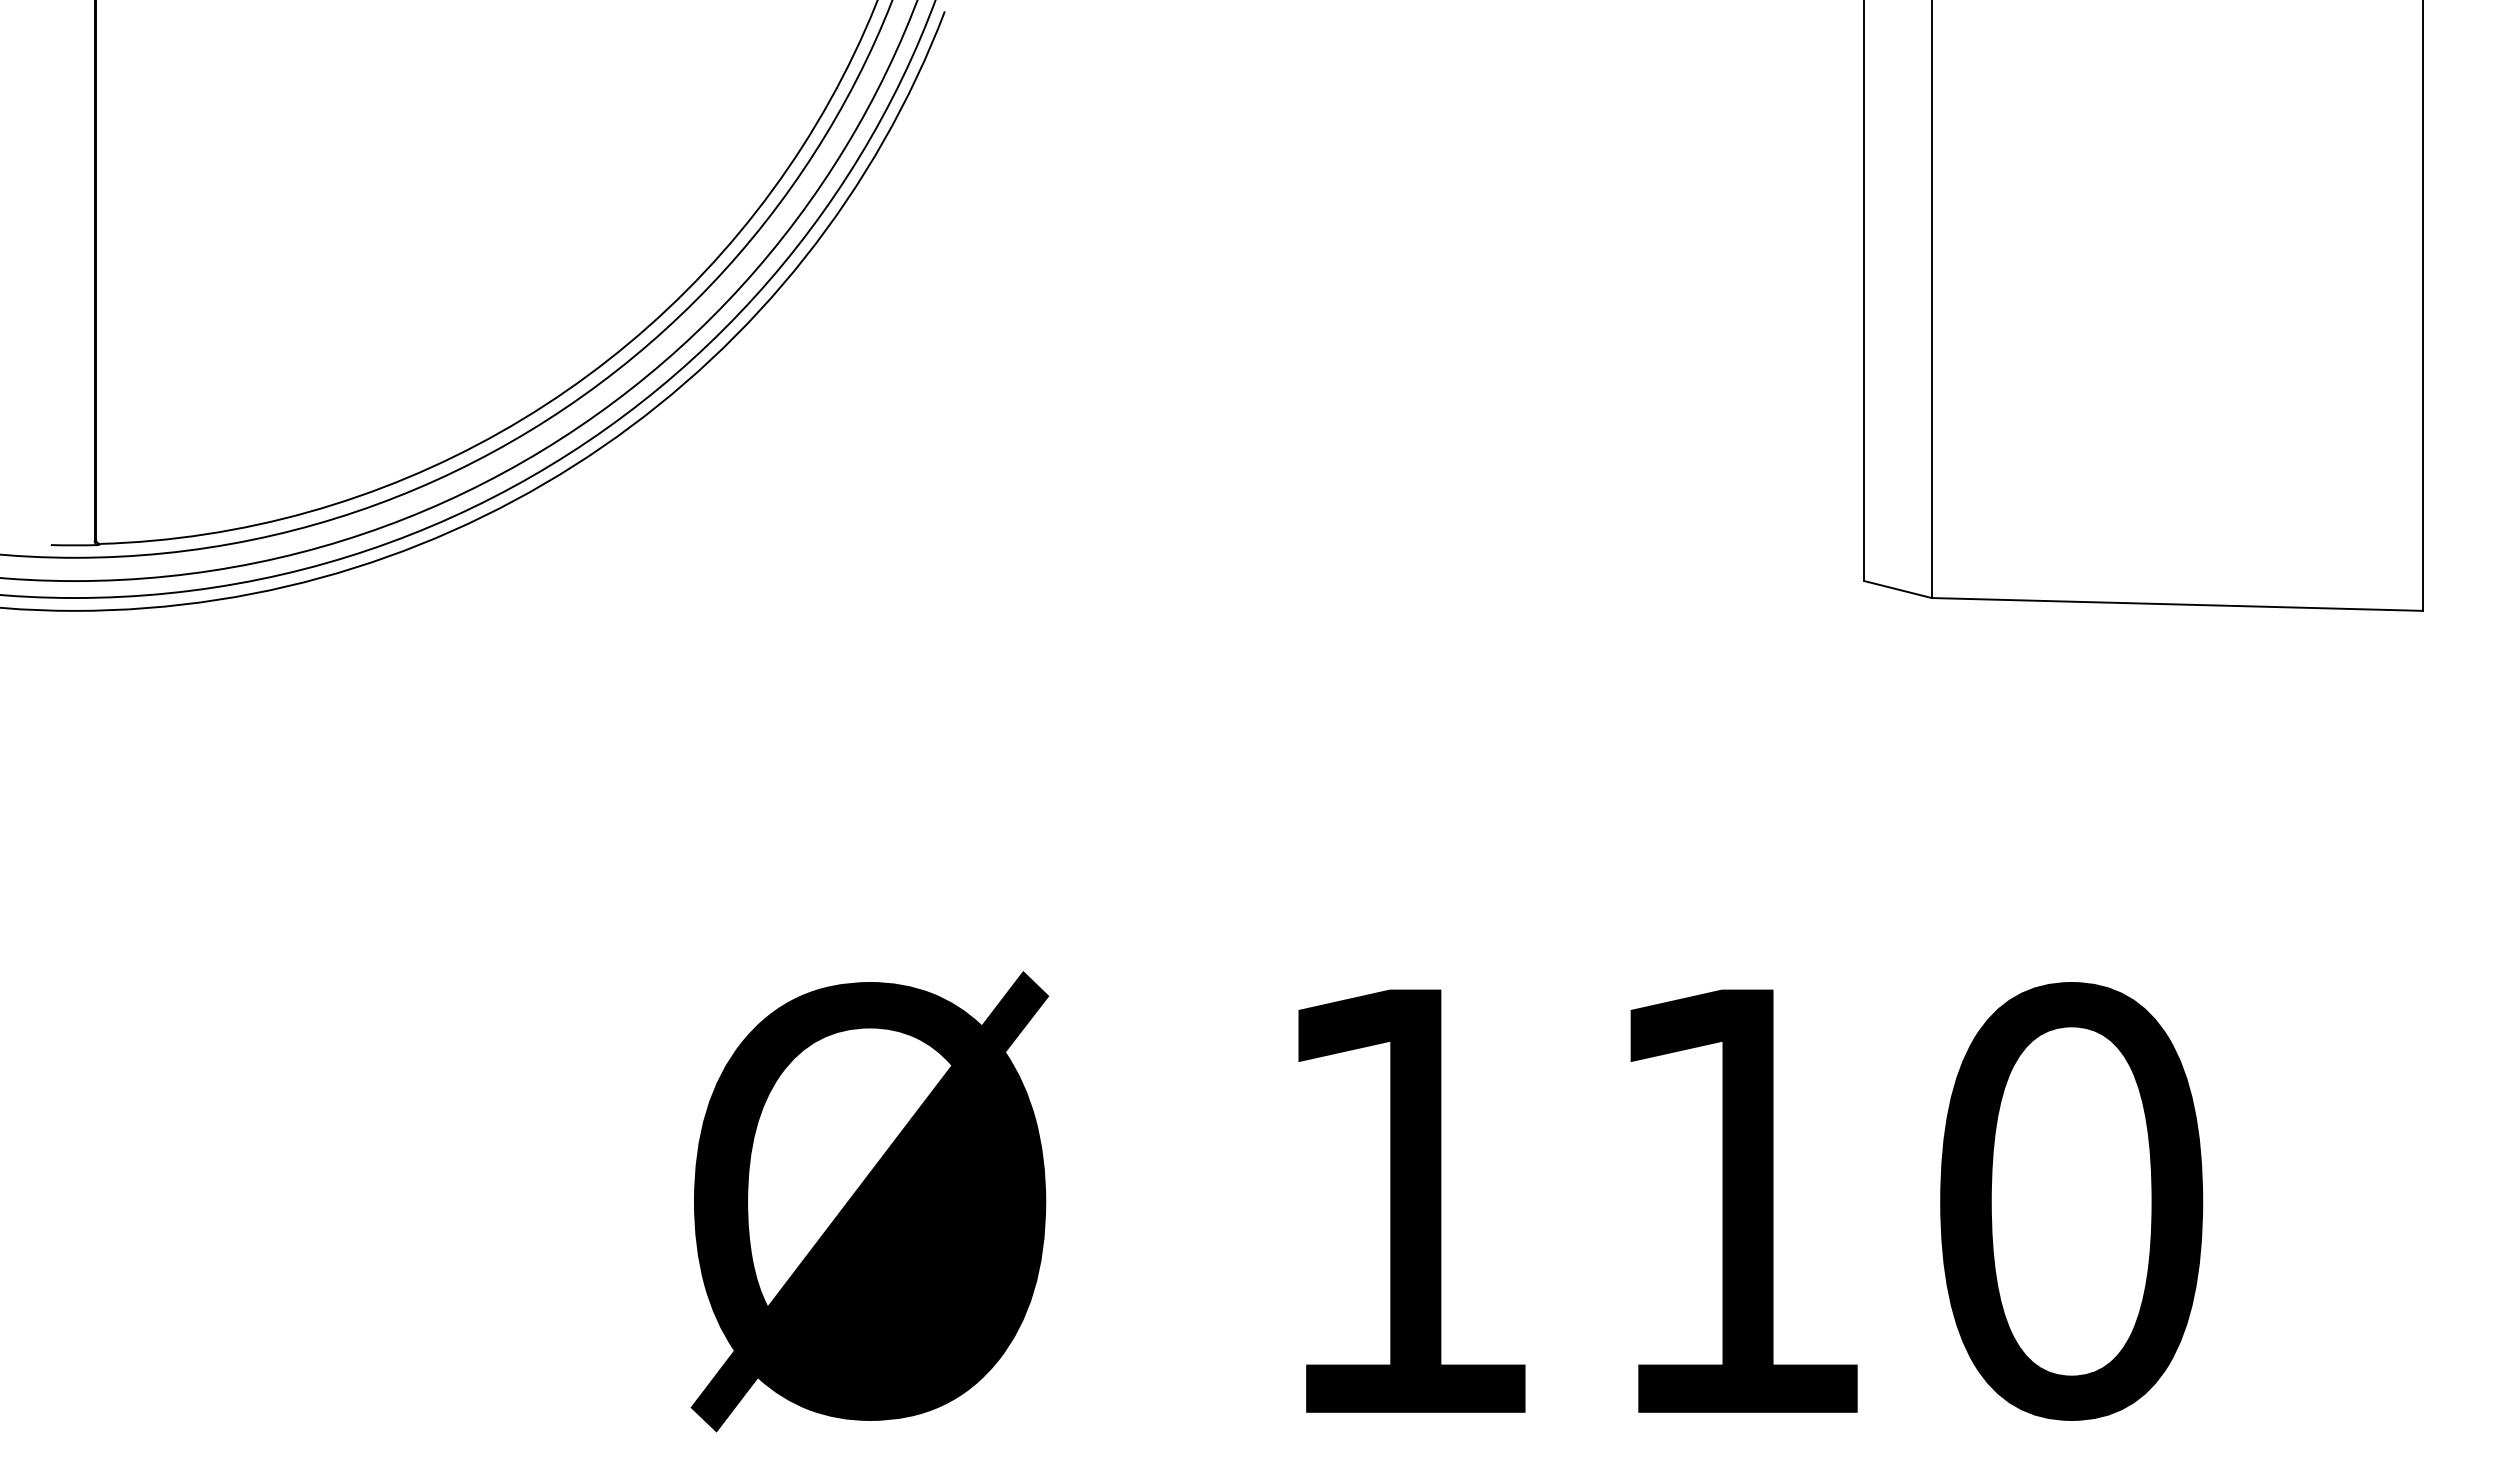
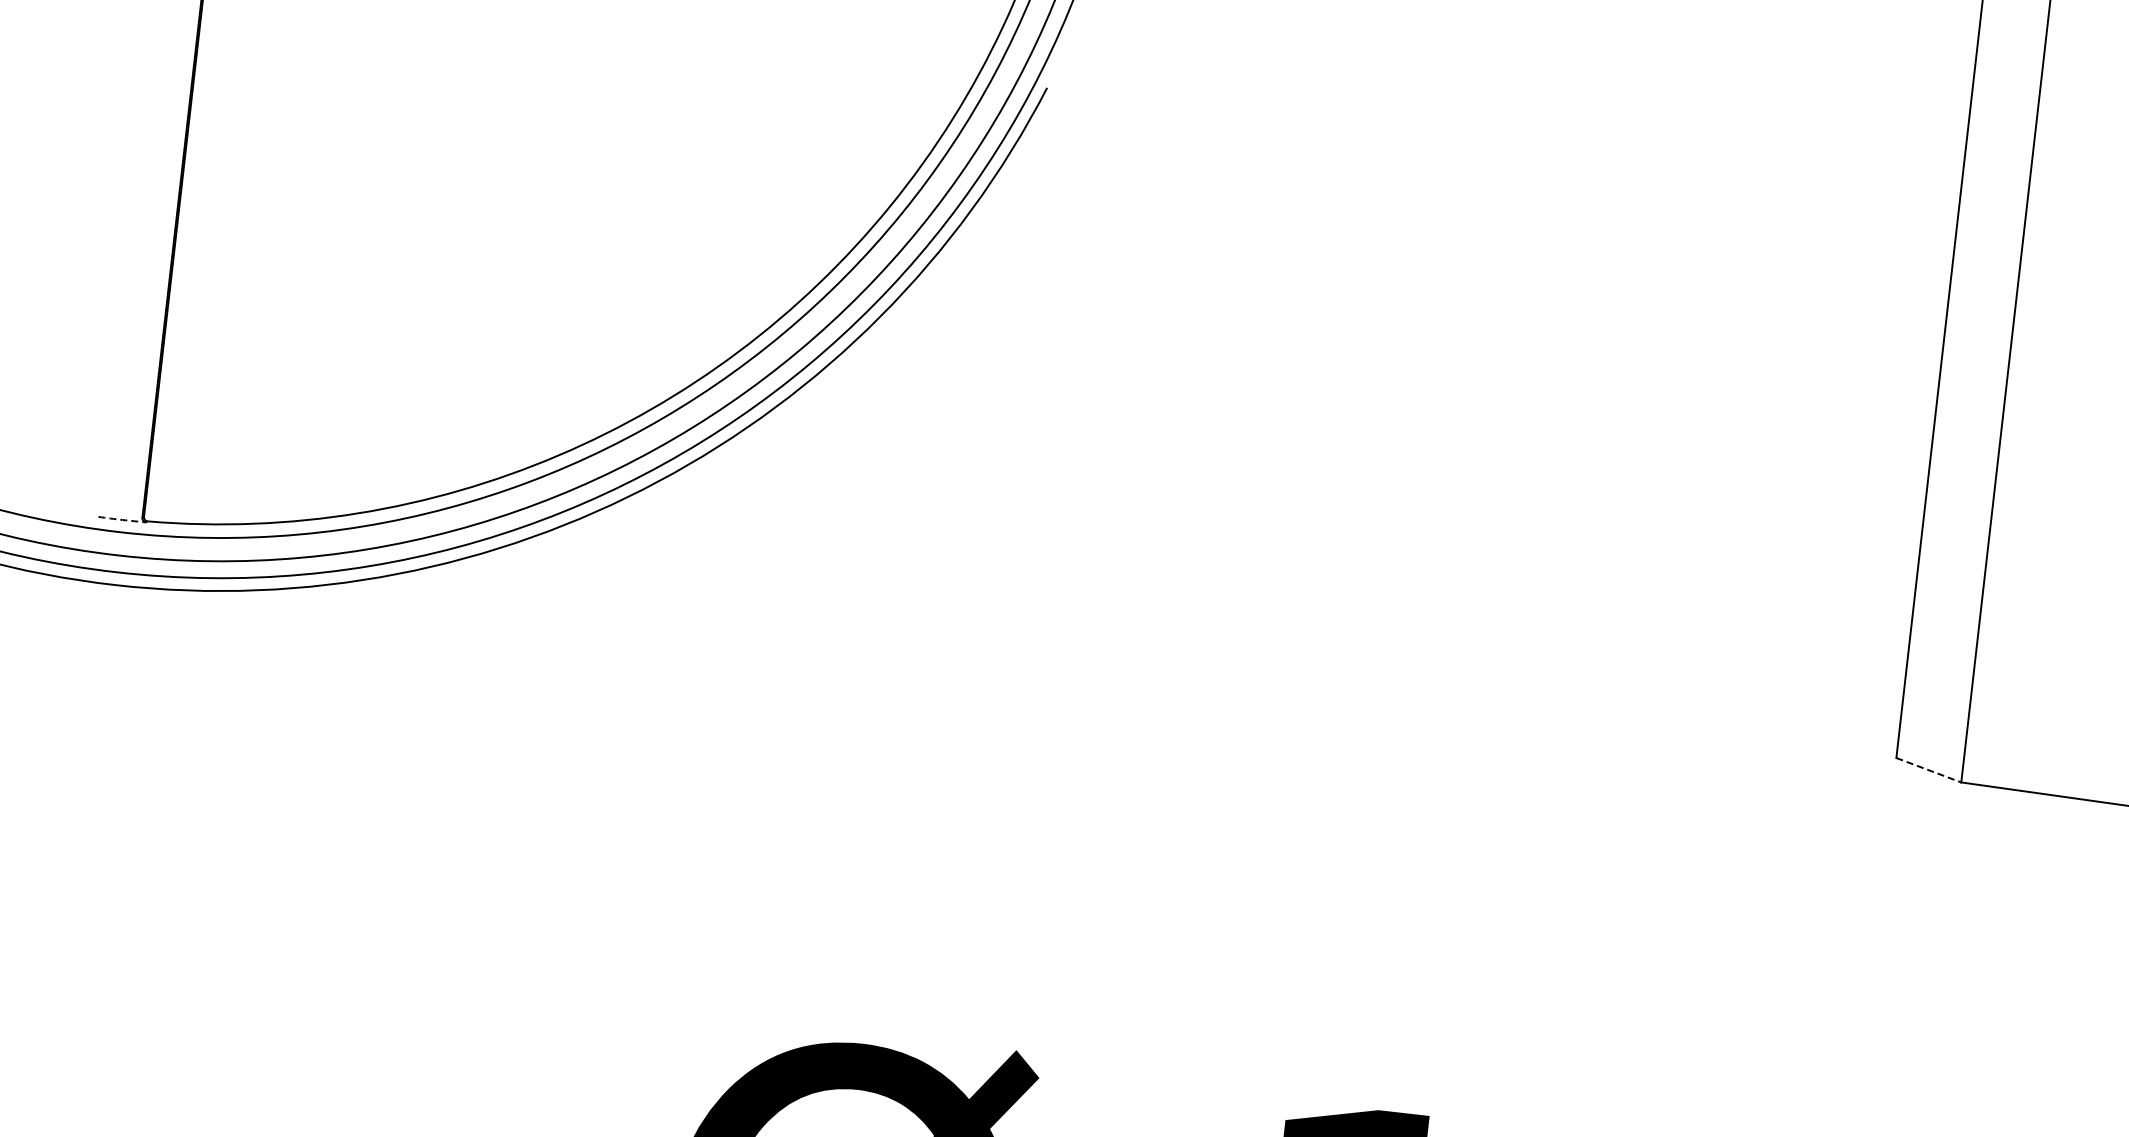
arc: (74, 545) -> (121, 520), solid -> dashed
line: (1898, 589) -> (1929, 770), solid -> dashed

